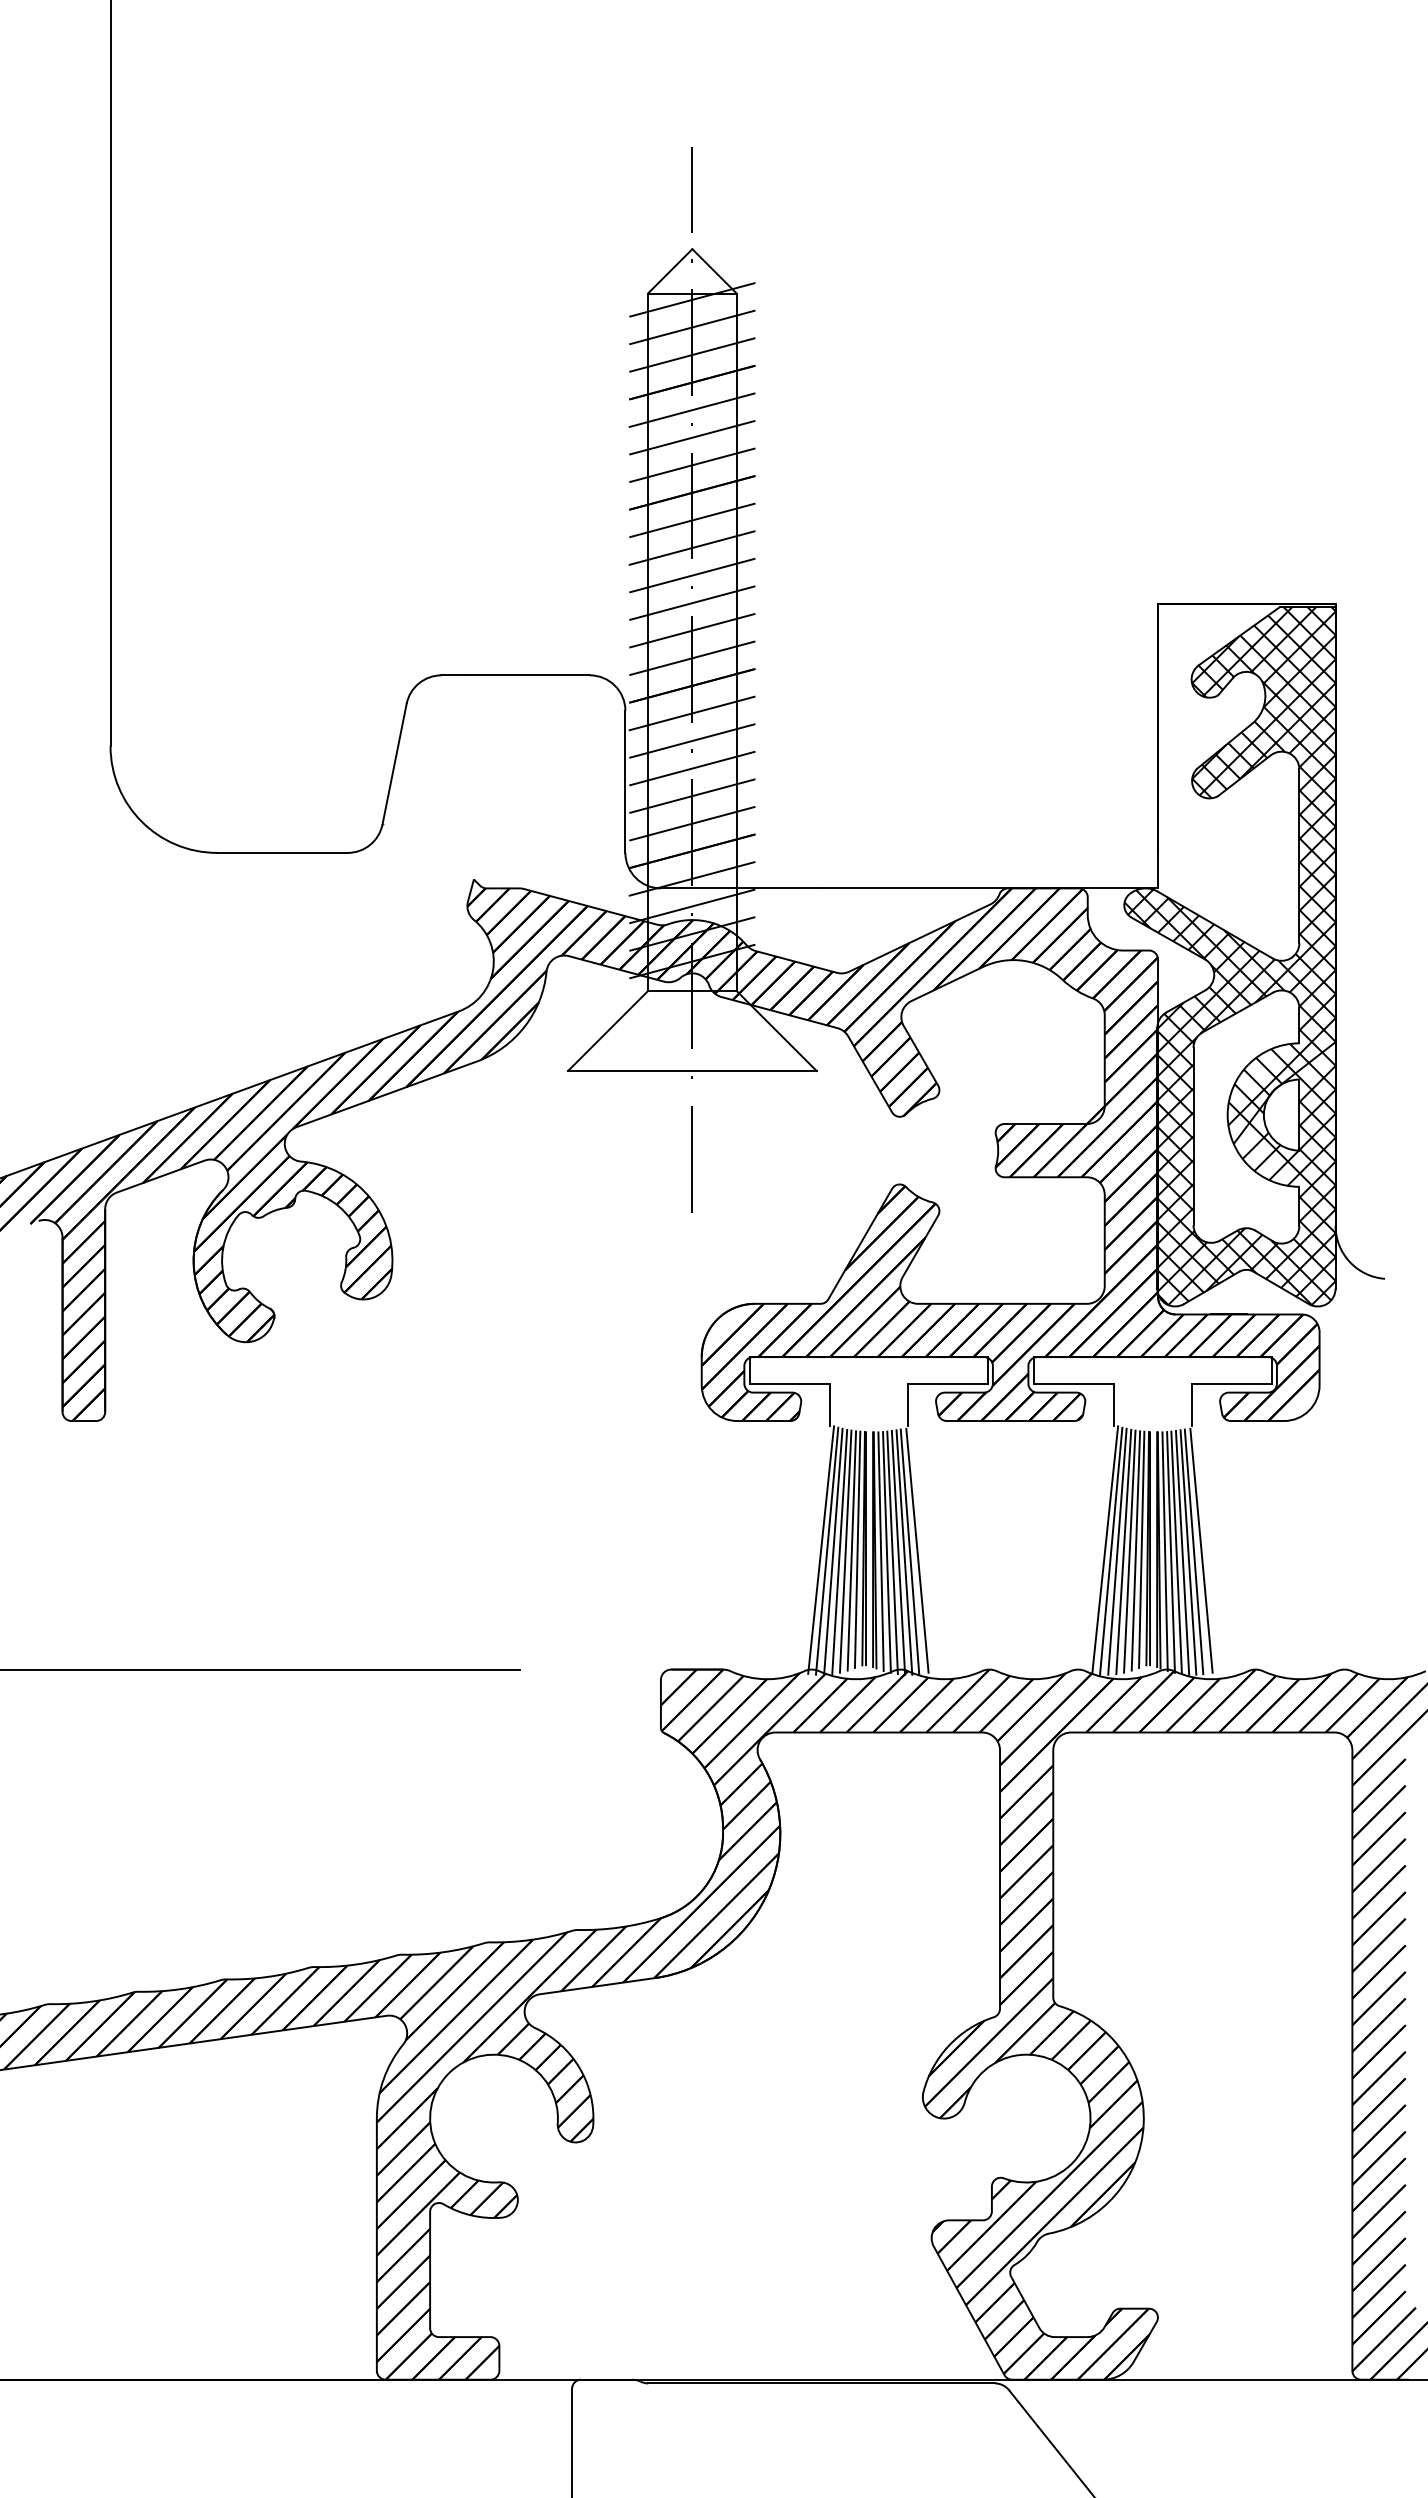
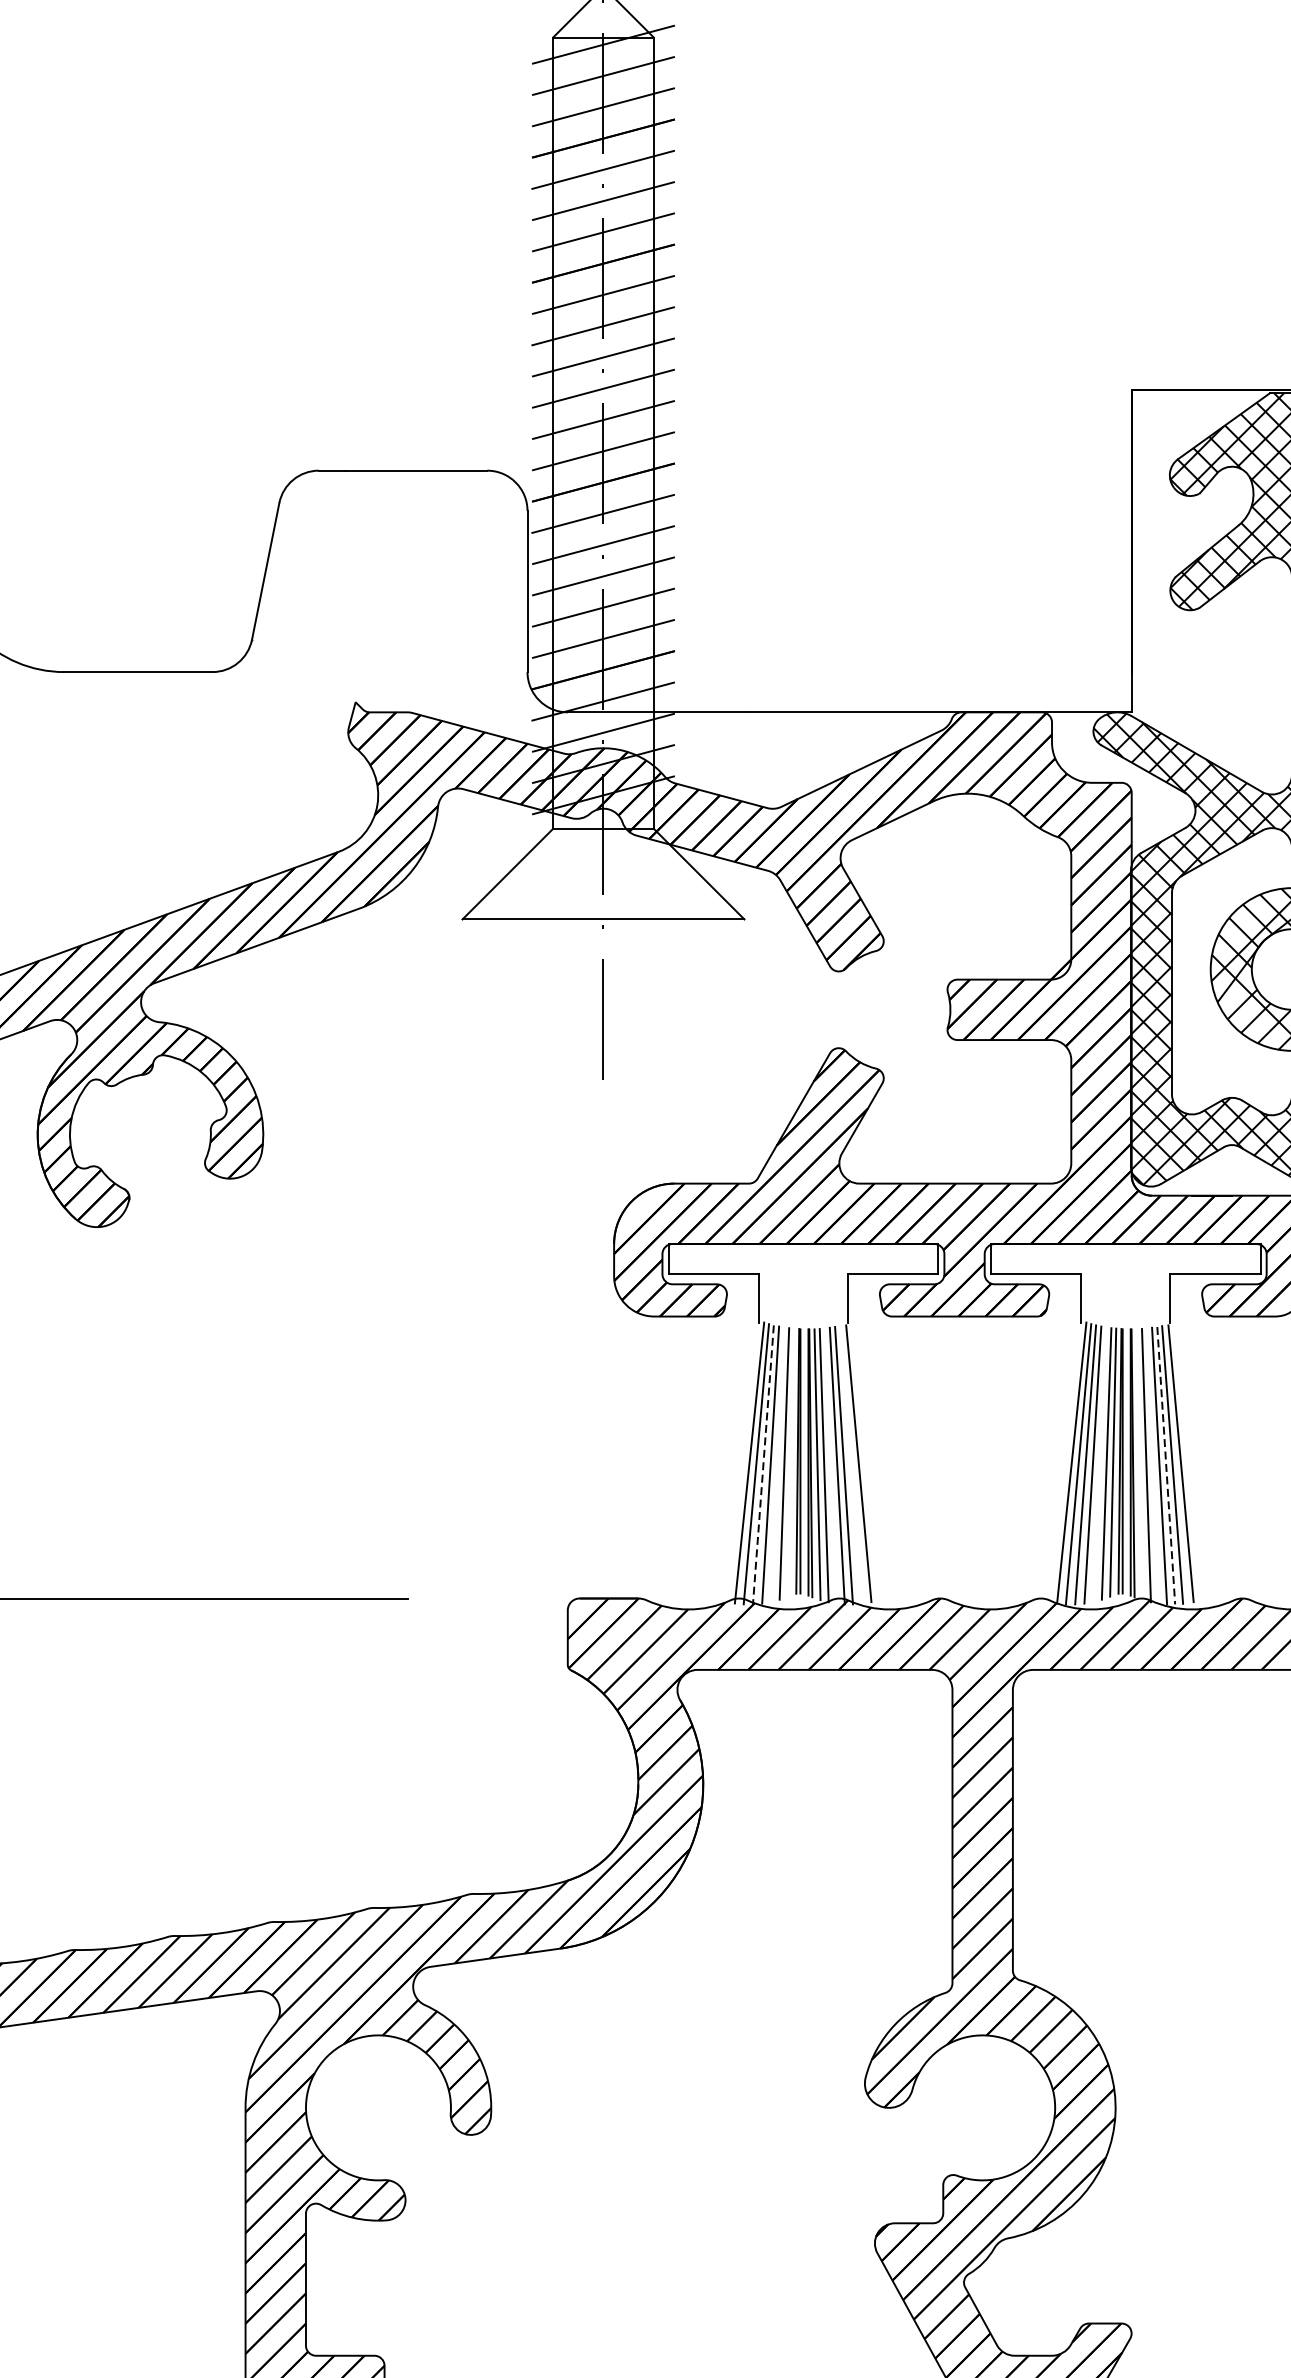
line: (857, 1549) -> (790, 1462), removed
line: (845, 1551) -> (777, 1464), removed
line: (909, 1551) -> (849, 1464), removed
line: (1129, 1551) -> (1099, 1464), removed
line: (1164, 1551) -> (1139, 1464), removed
line: (833, 1552) -> (763, 1465), solid -> dashed
line: (892, 1552) -> (830, 1465), removed
line: (1176, 1552) -> (1152, 1465), removed
line: (1188, 1552) -> (1166, 1465), solid -> dashed

